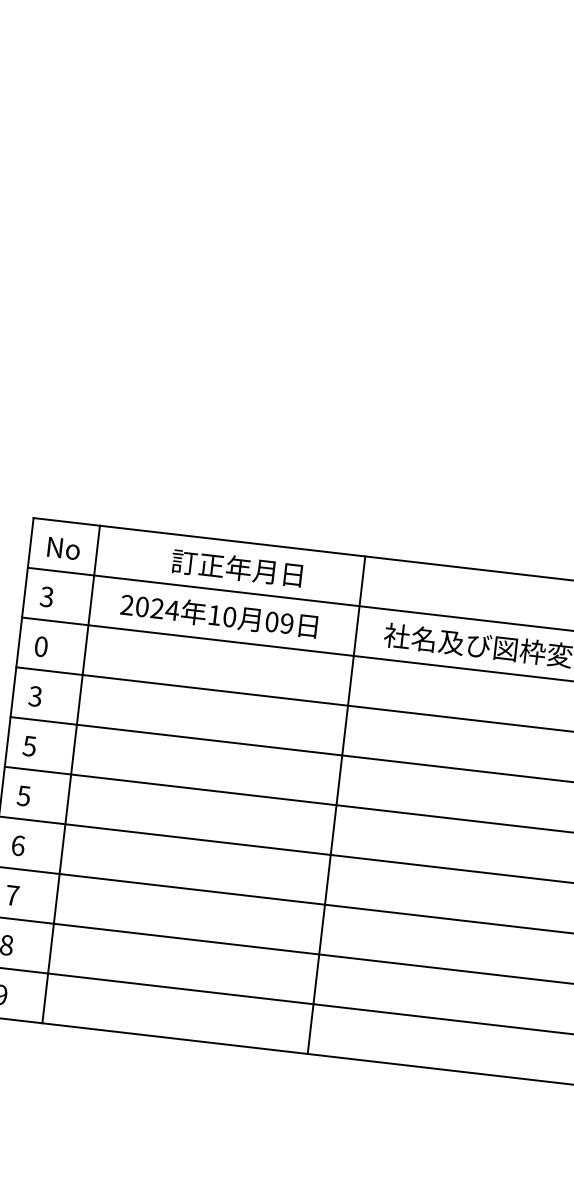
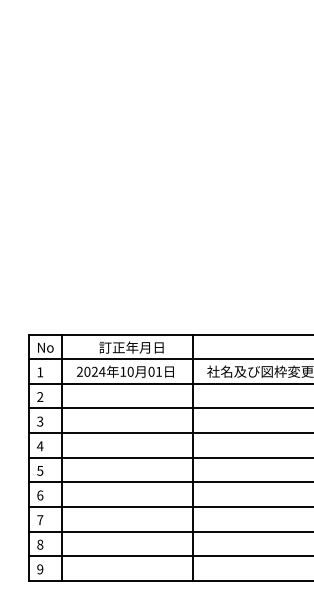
text: (47, 597) -> (40, 372), 3 -> 1
text: (286, 622) -> (158, 371), 09 -> 01
text: (41, 647) -> (40, 397), 0 -> 2
text: (28, 746) -> (39, 446), 5 -> 4

